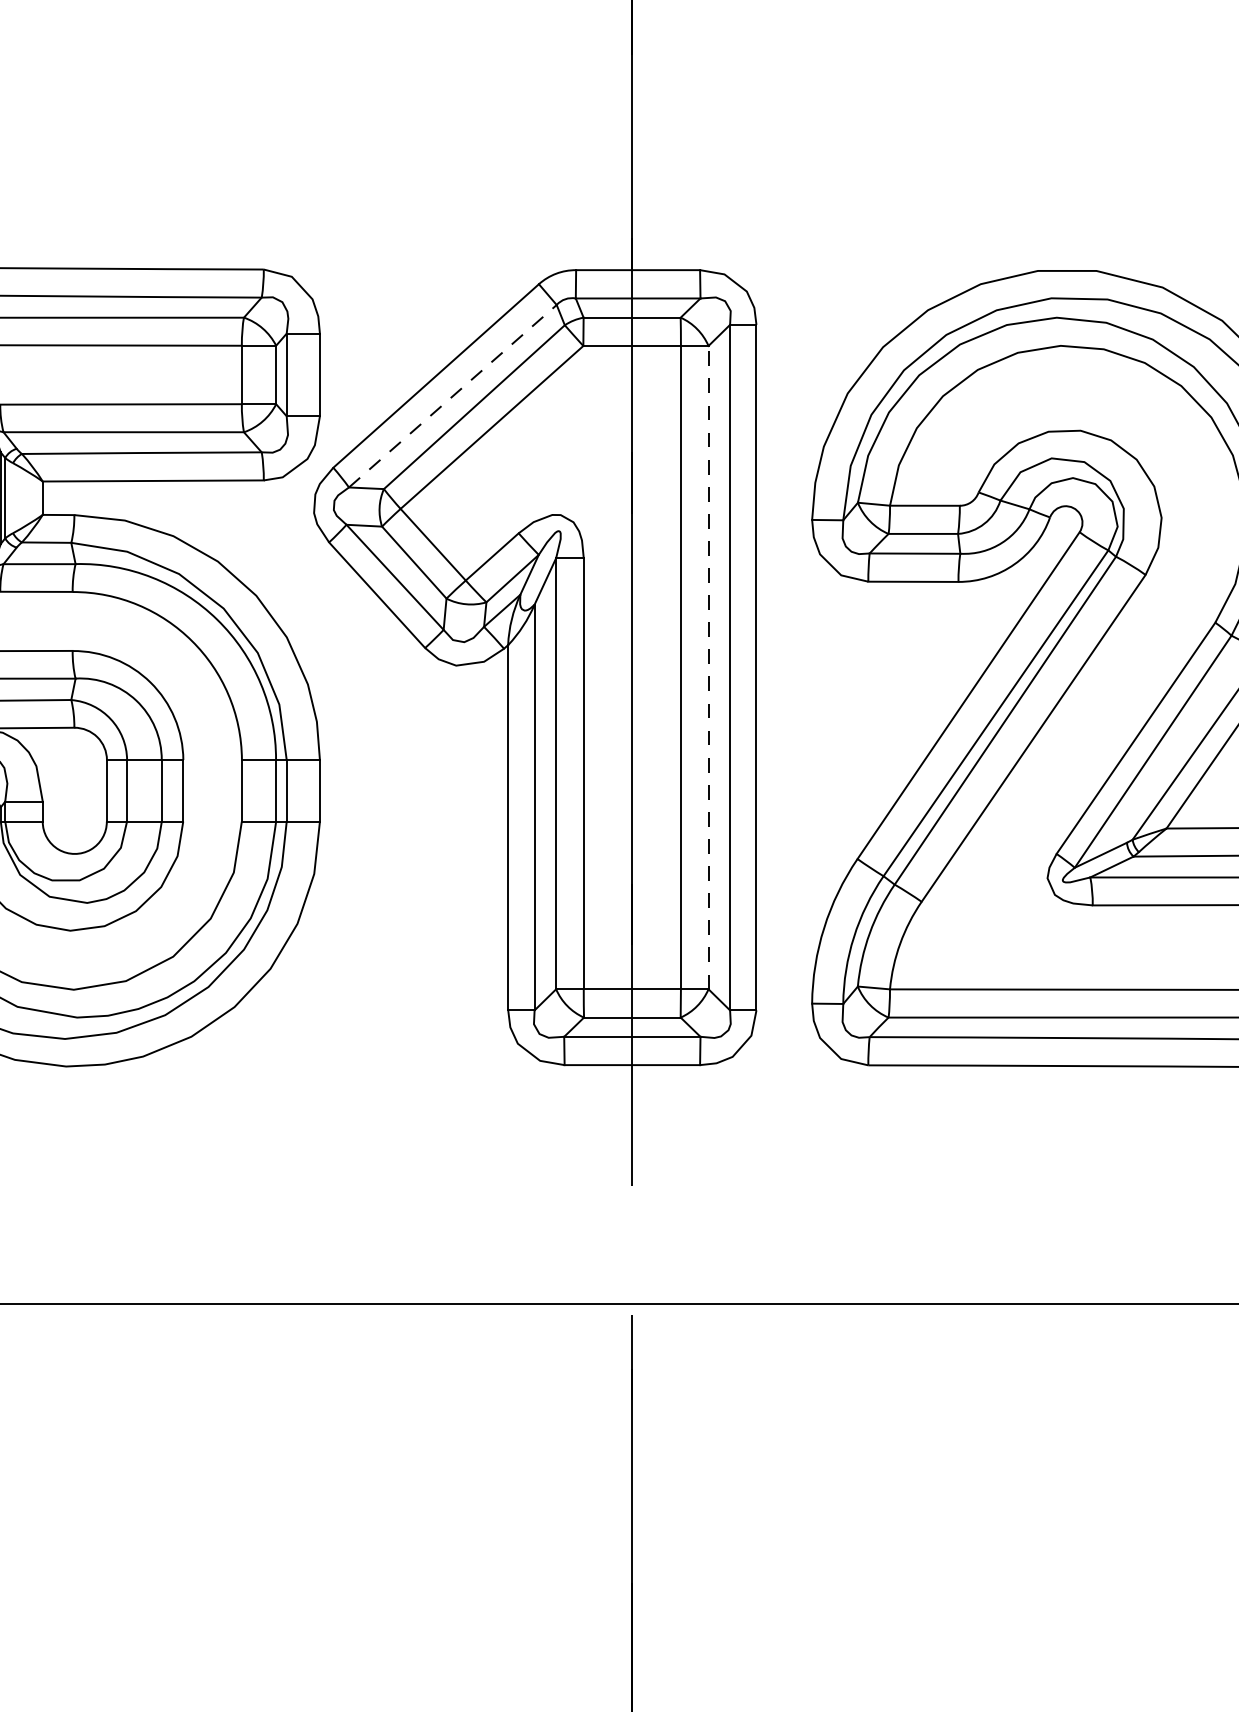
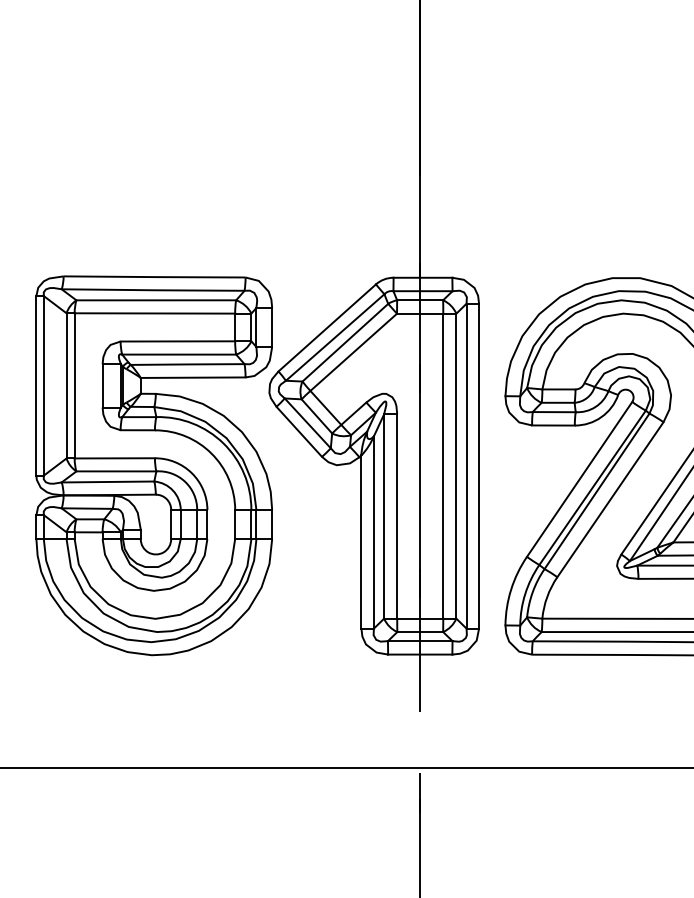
line: (453, 396) -> (335, 337), dashed -> solid
line: (708, 666) -> (456, 465), dashed -> solid

